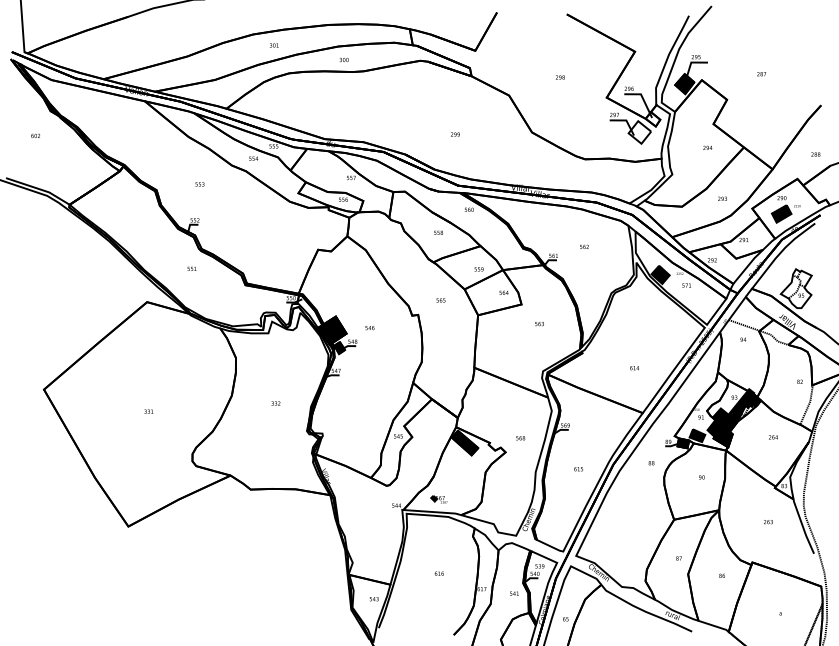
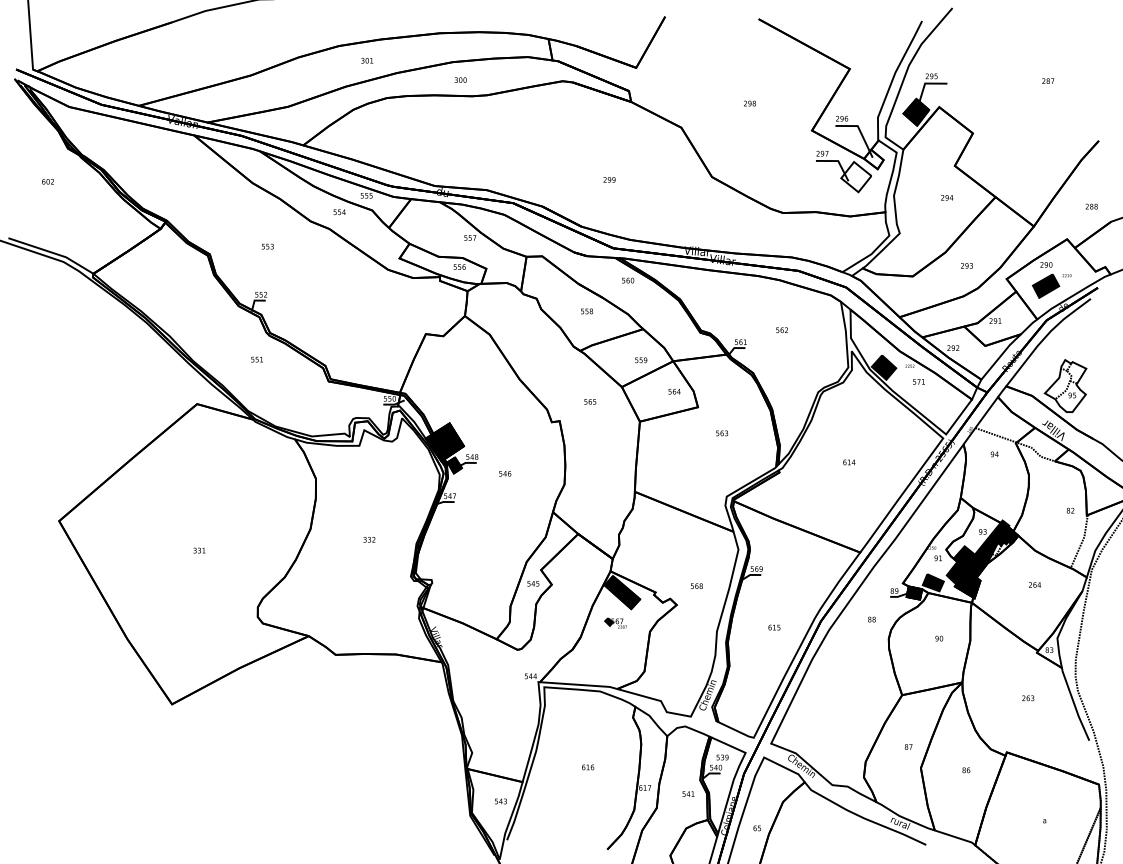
text: (761, 73) -> (1048, 80), moved
text: (370, 327) -> (505, 473), moved
text: (634, 368) -> (849, 462), moved
part: (438, 499) -> (615, 622), moved

